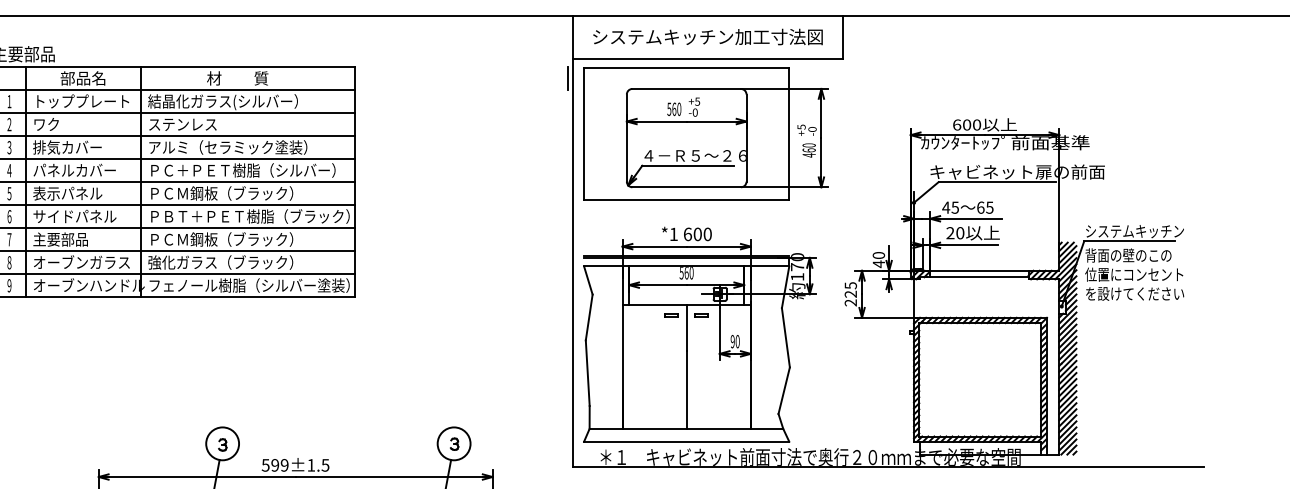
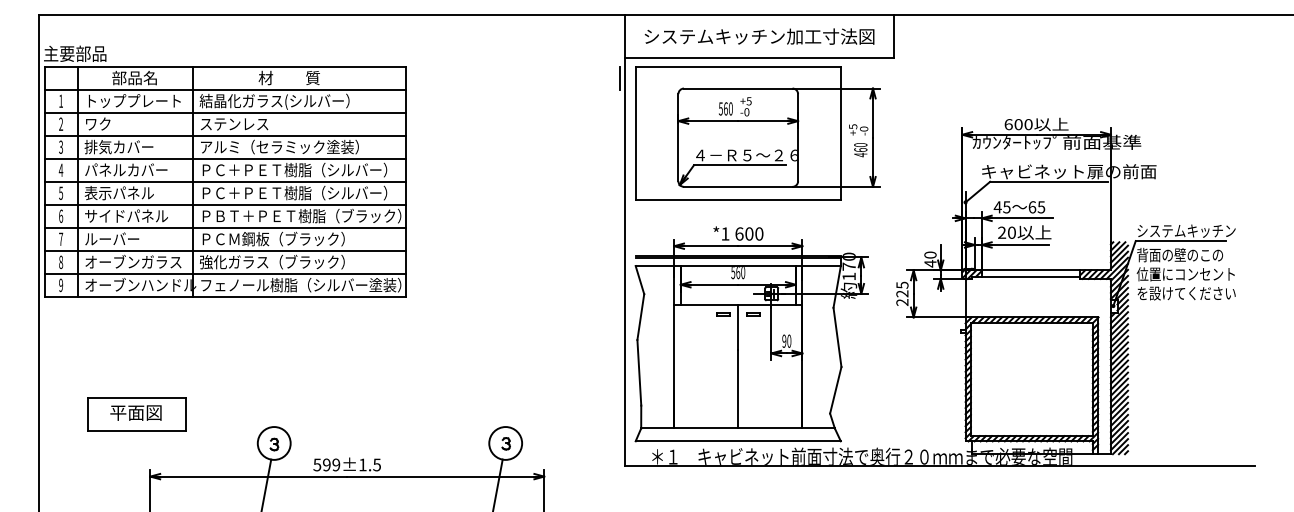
text: (256, 192) -> (308, 192), ＰＣＭ鋼板（ブラック） -> ＰＣ＋ＰＥＴ樹脂（シルバー）
text: (60, 239) -> (112, 239), 主要部品 -> ルーバー
part: (84, 414) -> (136, 414), added

